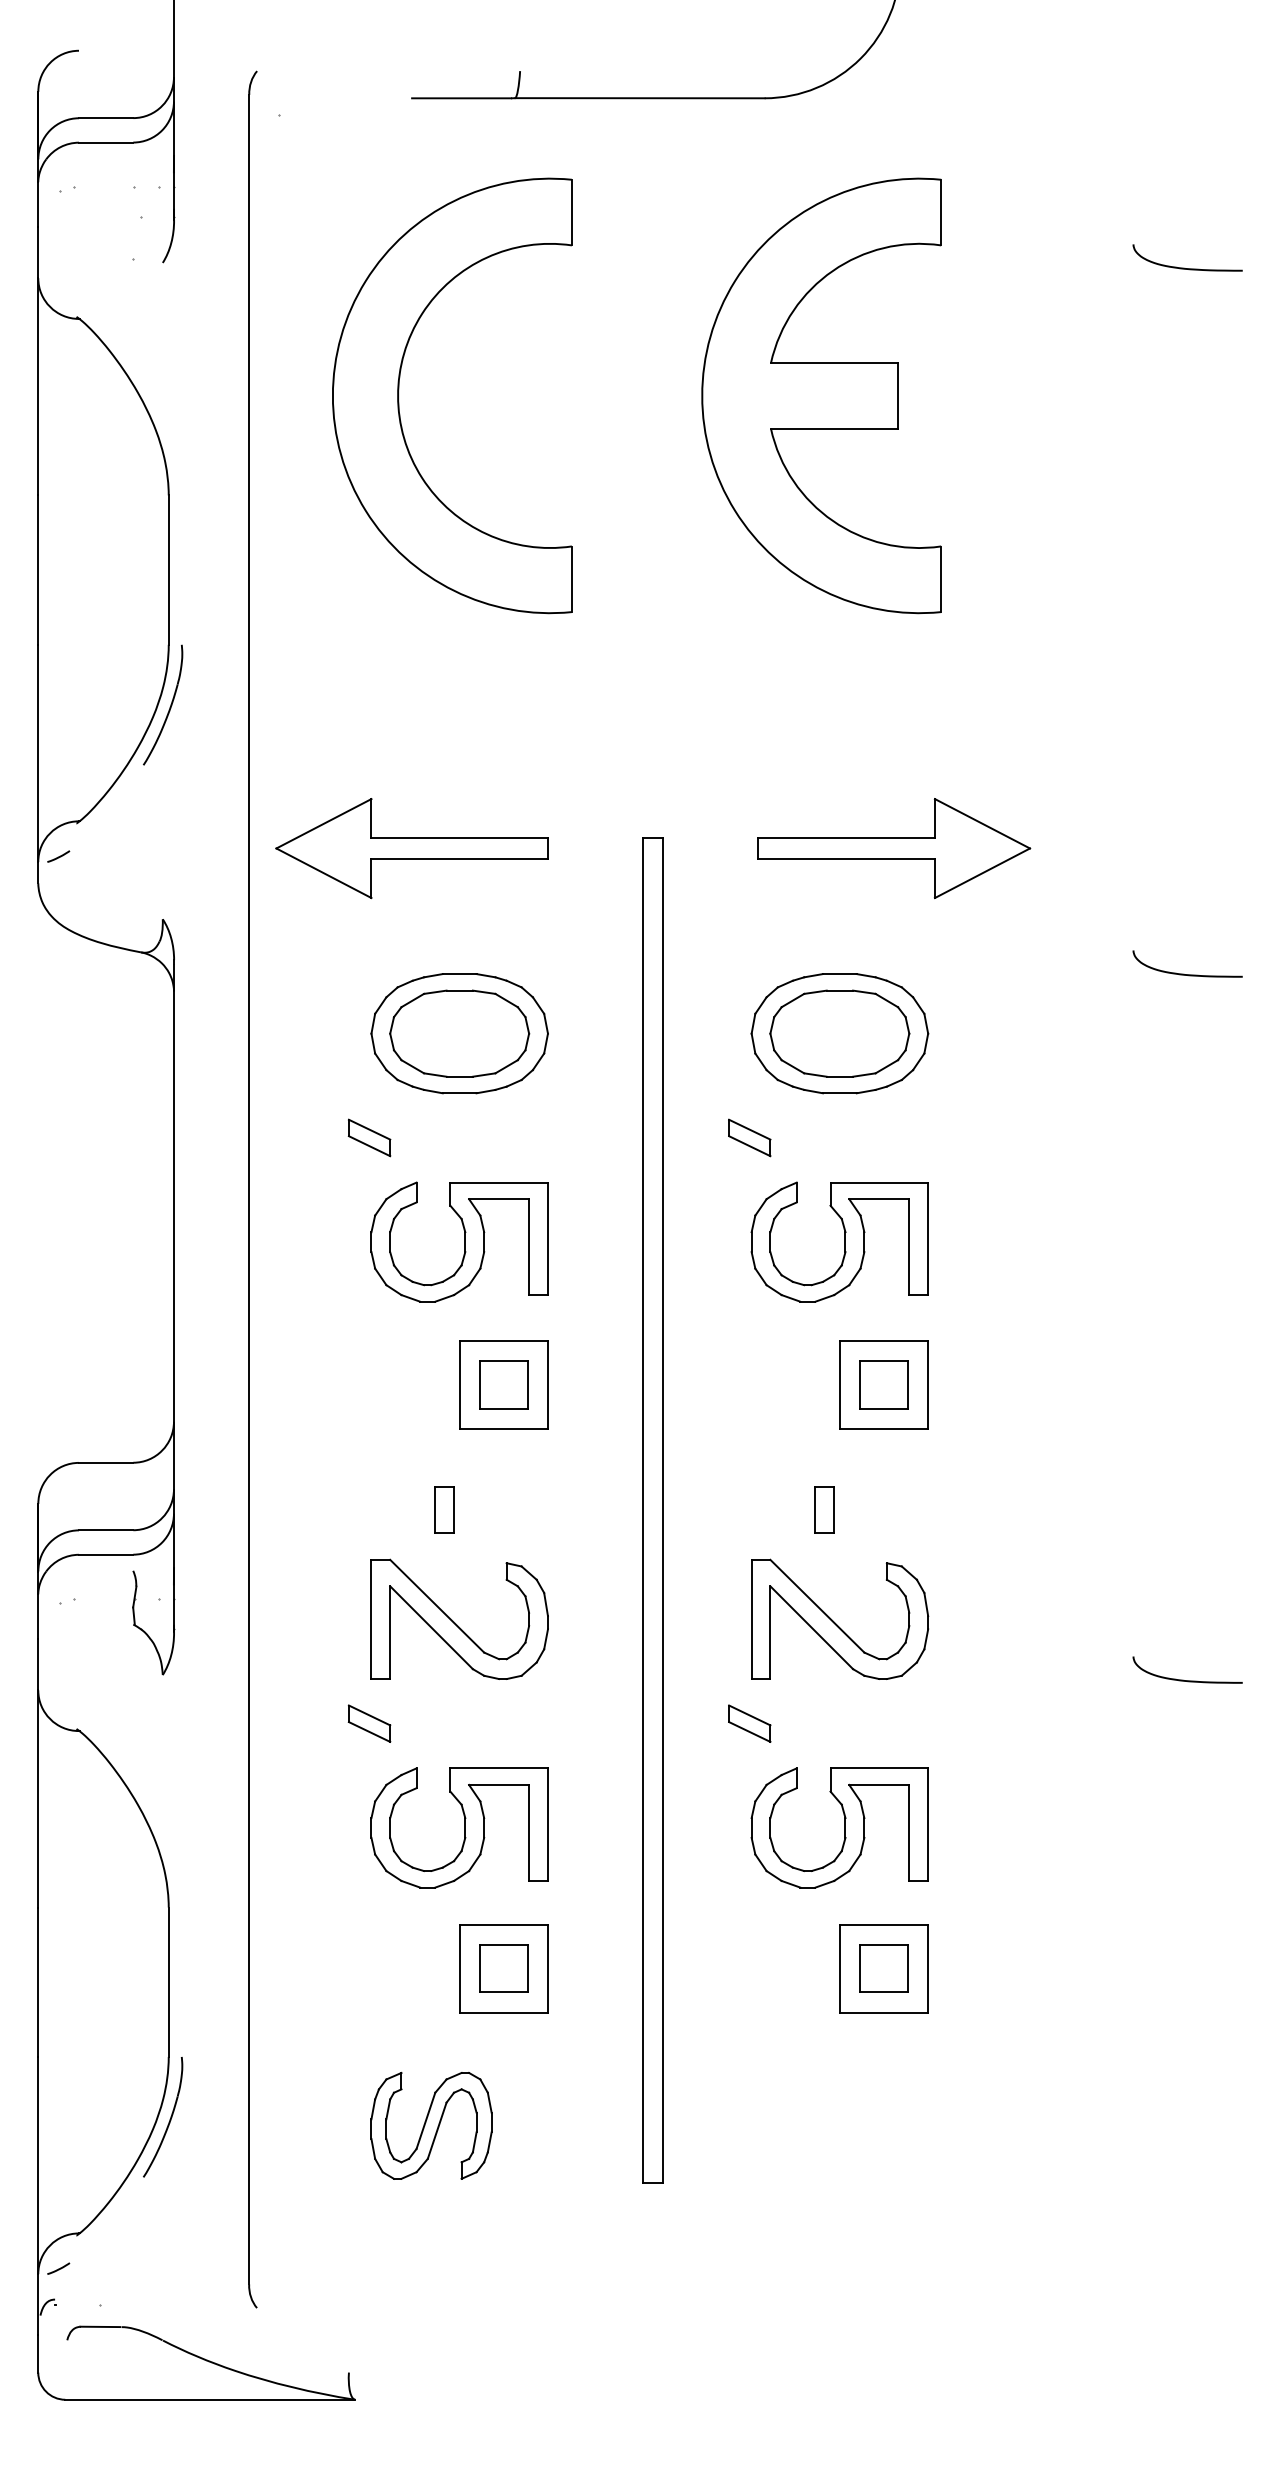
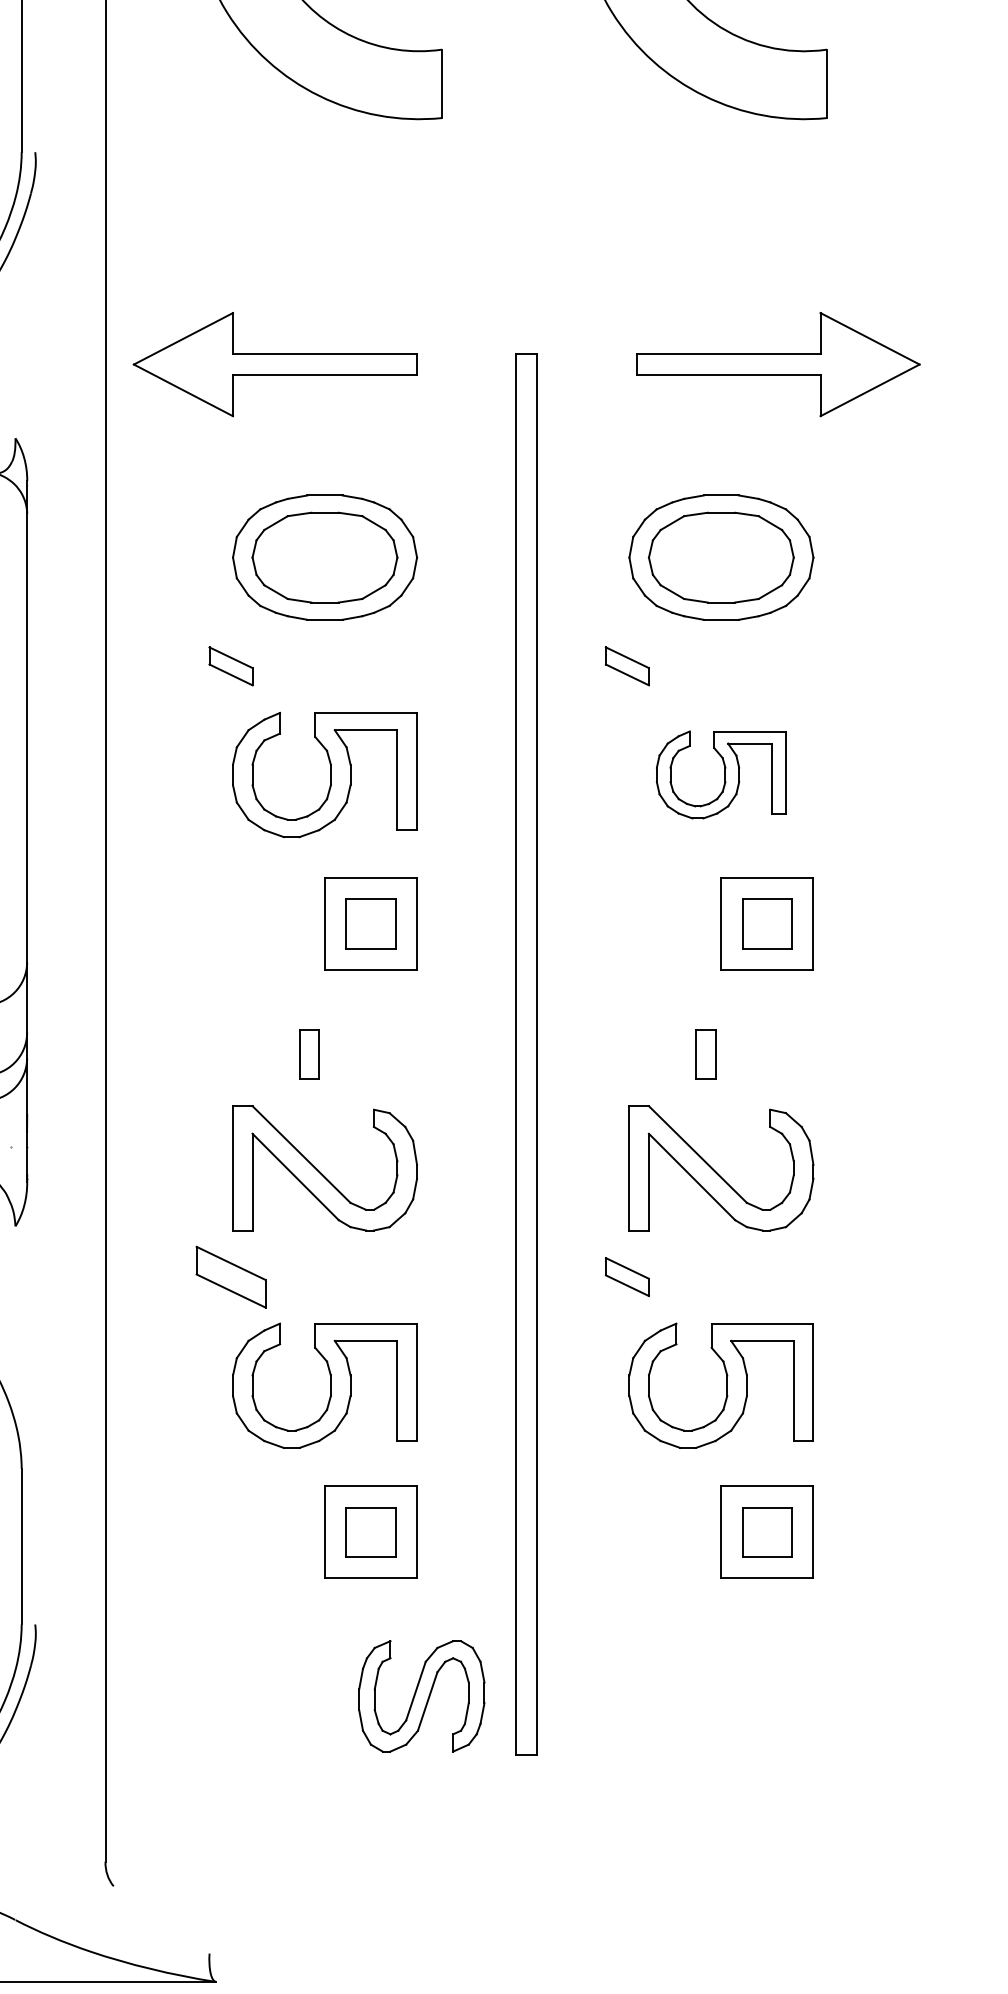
part: (839, 1241) -> (721, 774), size x0.7
part: (369, 1723) -> (230, 1276), size x1.6
part: (431, 2125) -> (421, 1695), moved

